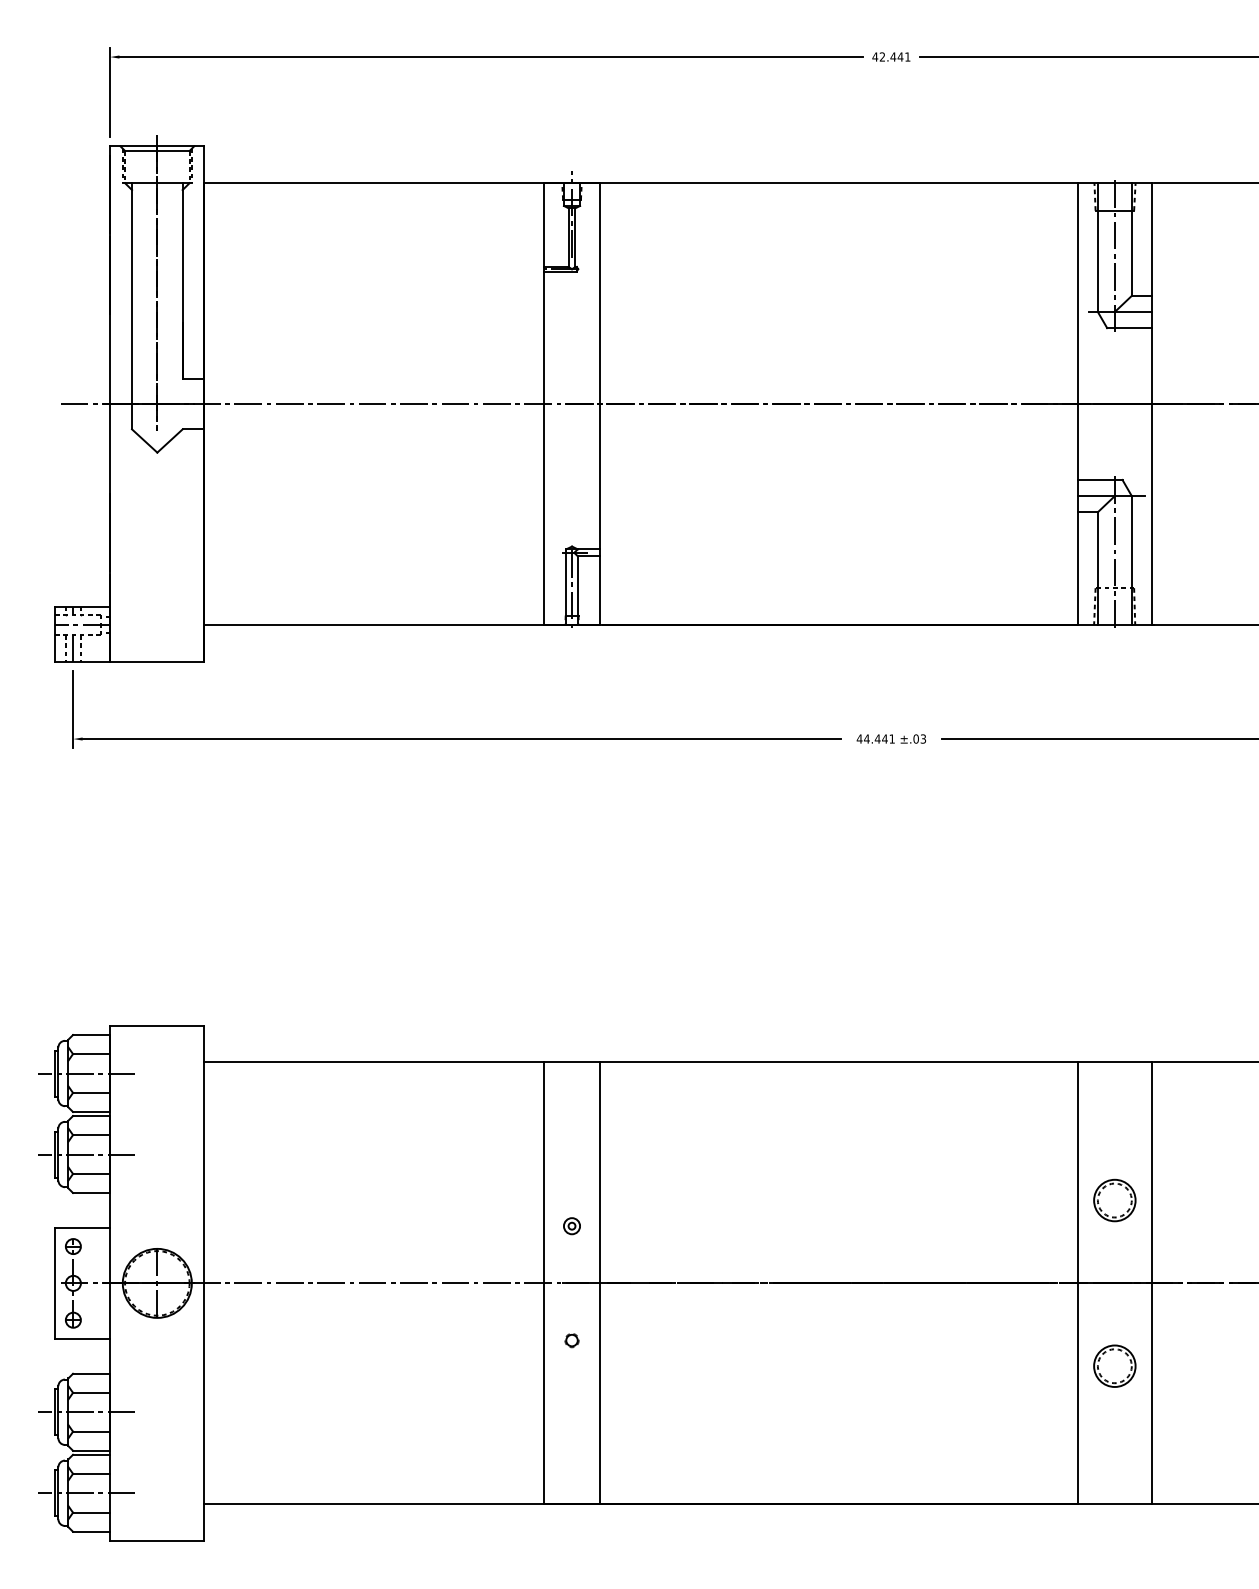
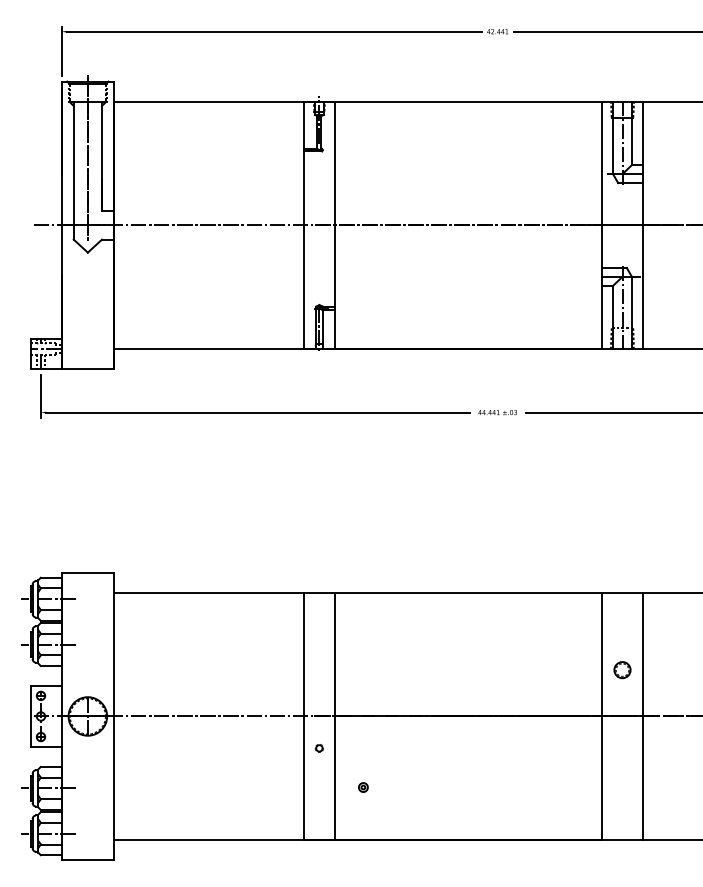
part: (1114, 1199) -> (622, 669), size x0.7
part: (572, 1226) -> (363, 787), moved
part: (1114, 1365) -> (622, 762), removed

